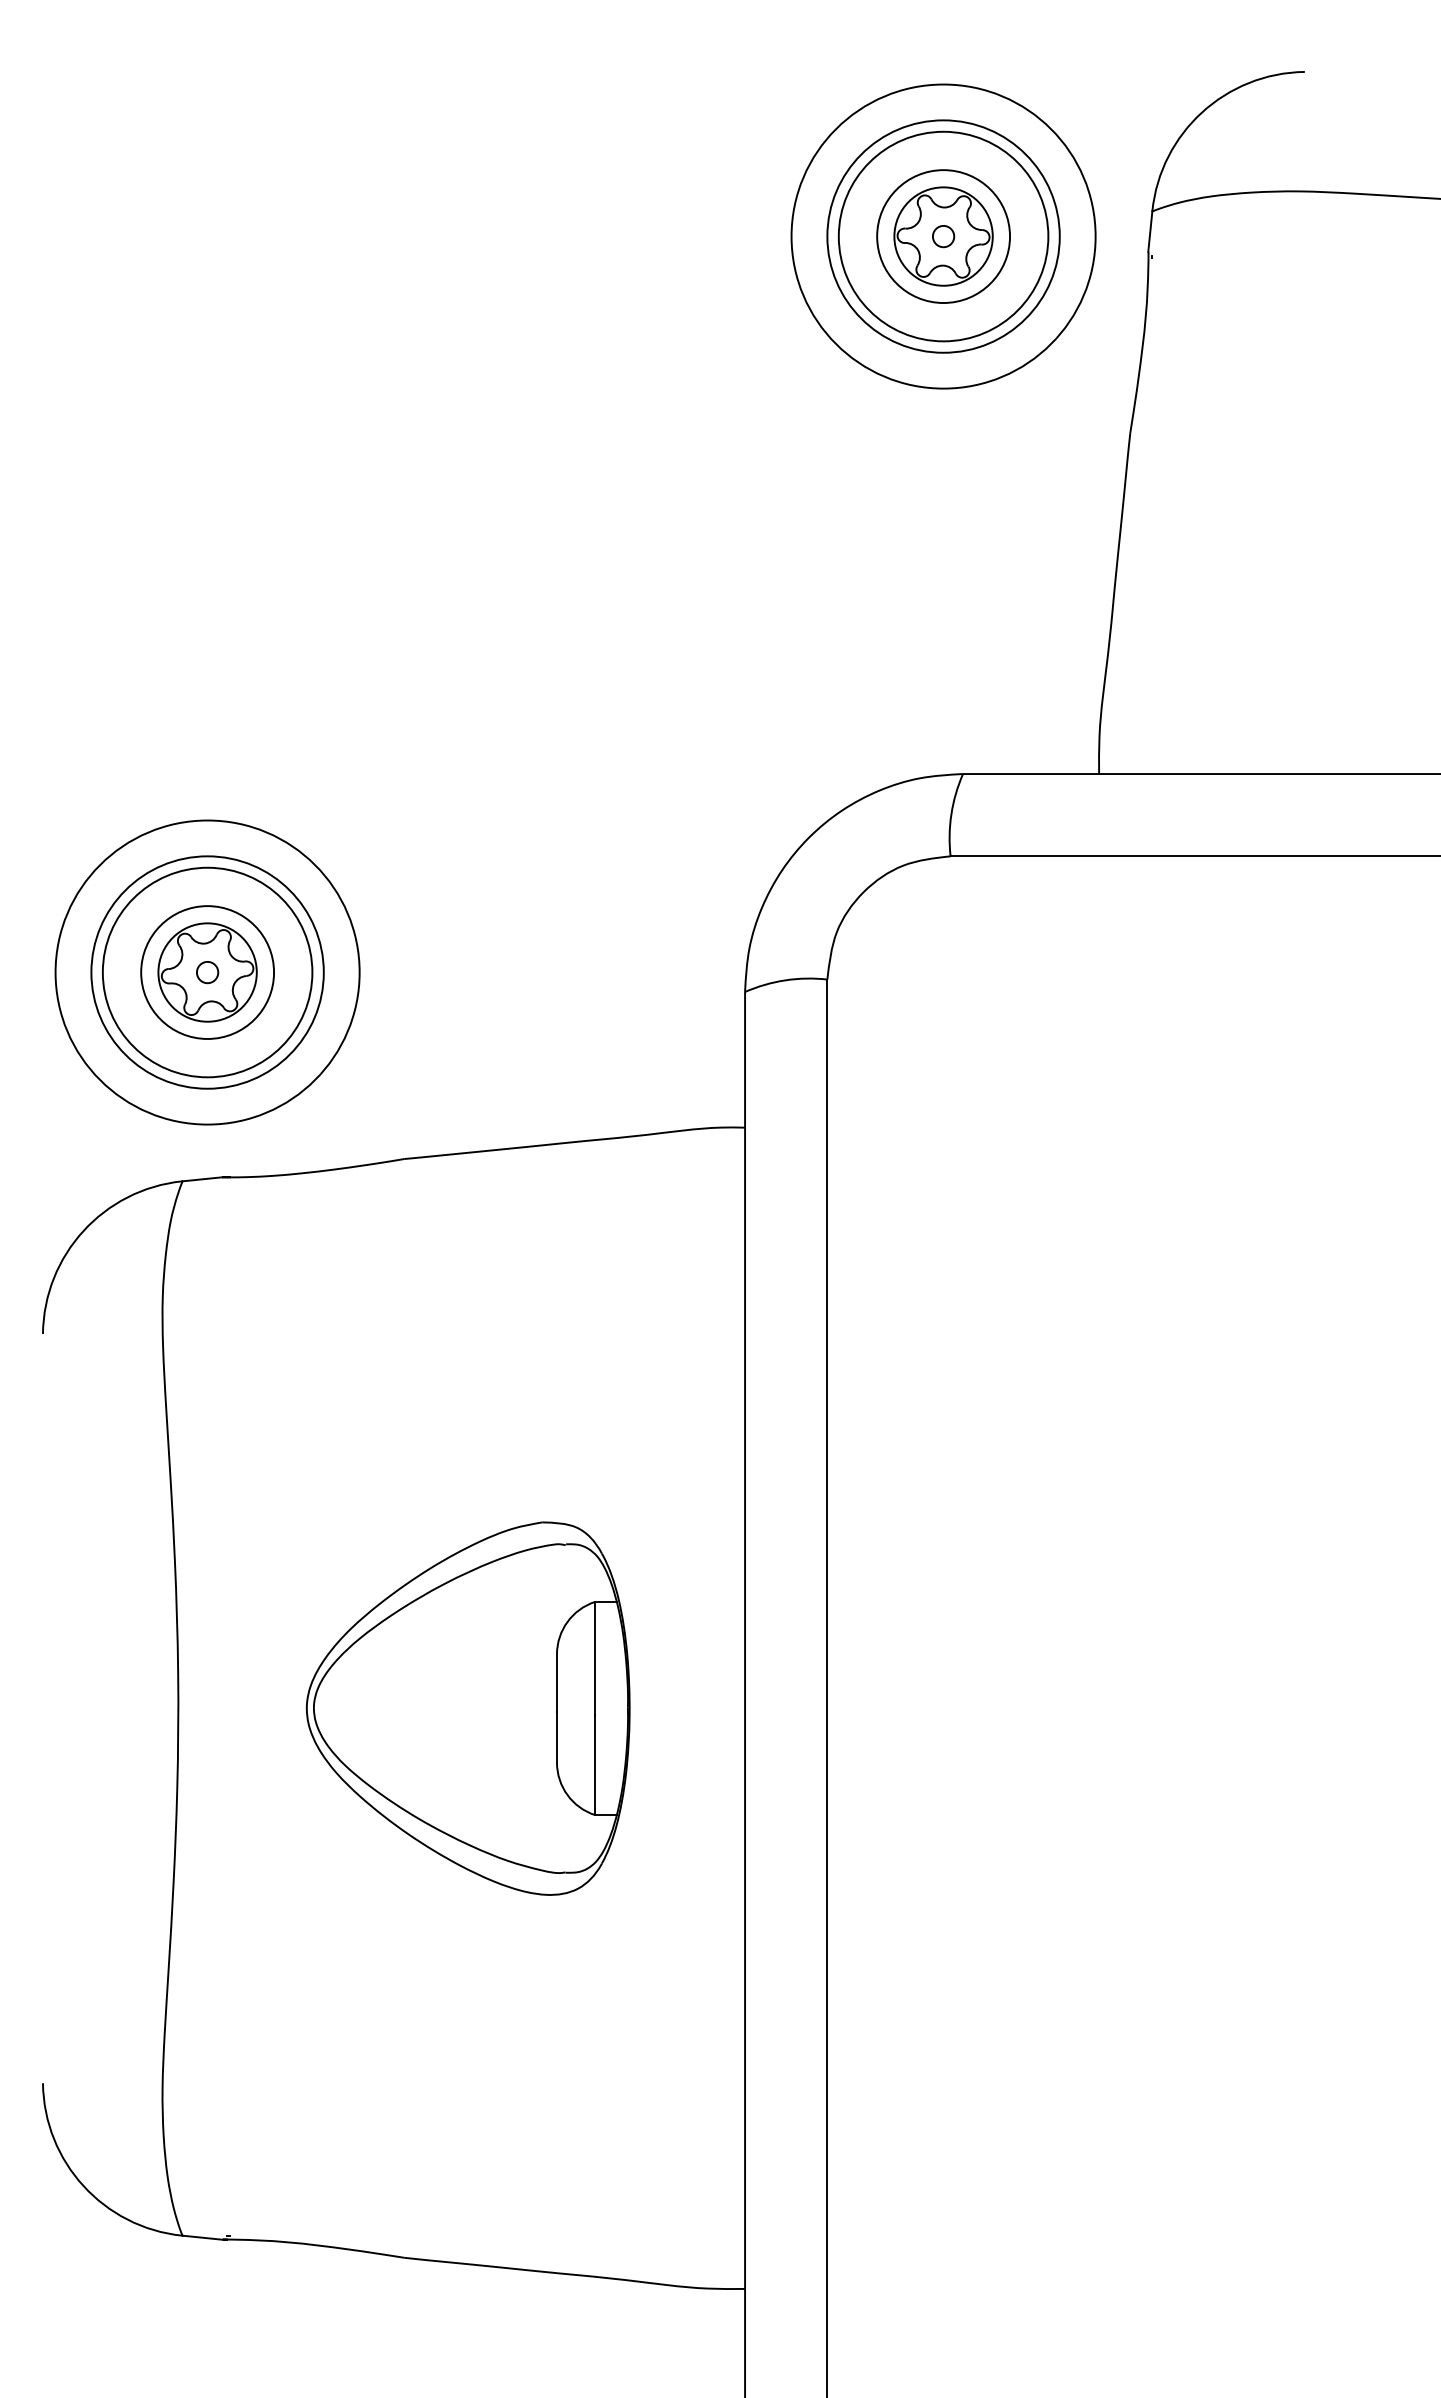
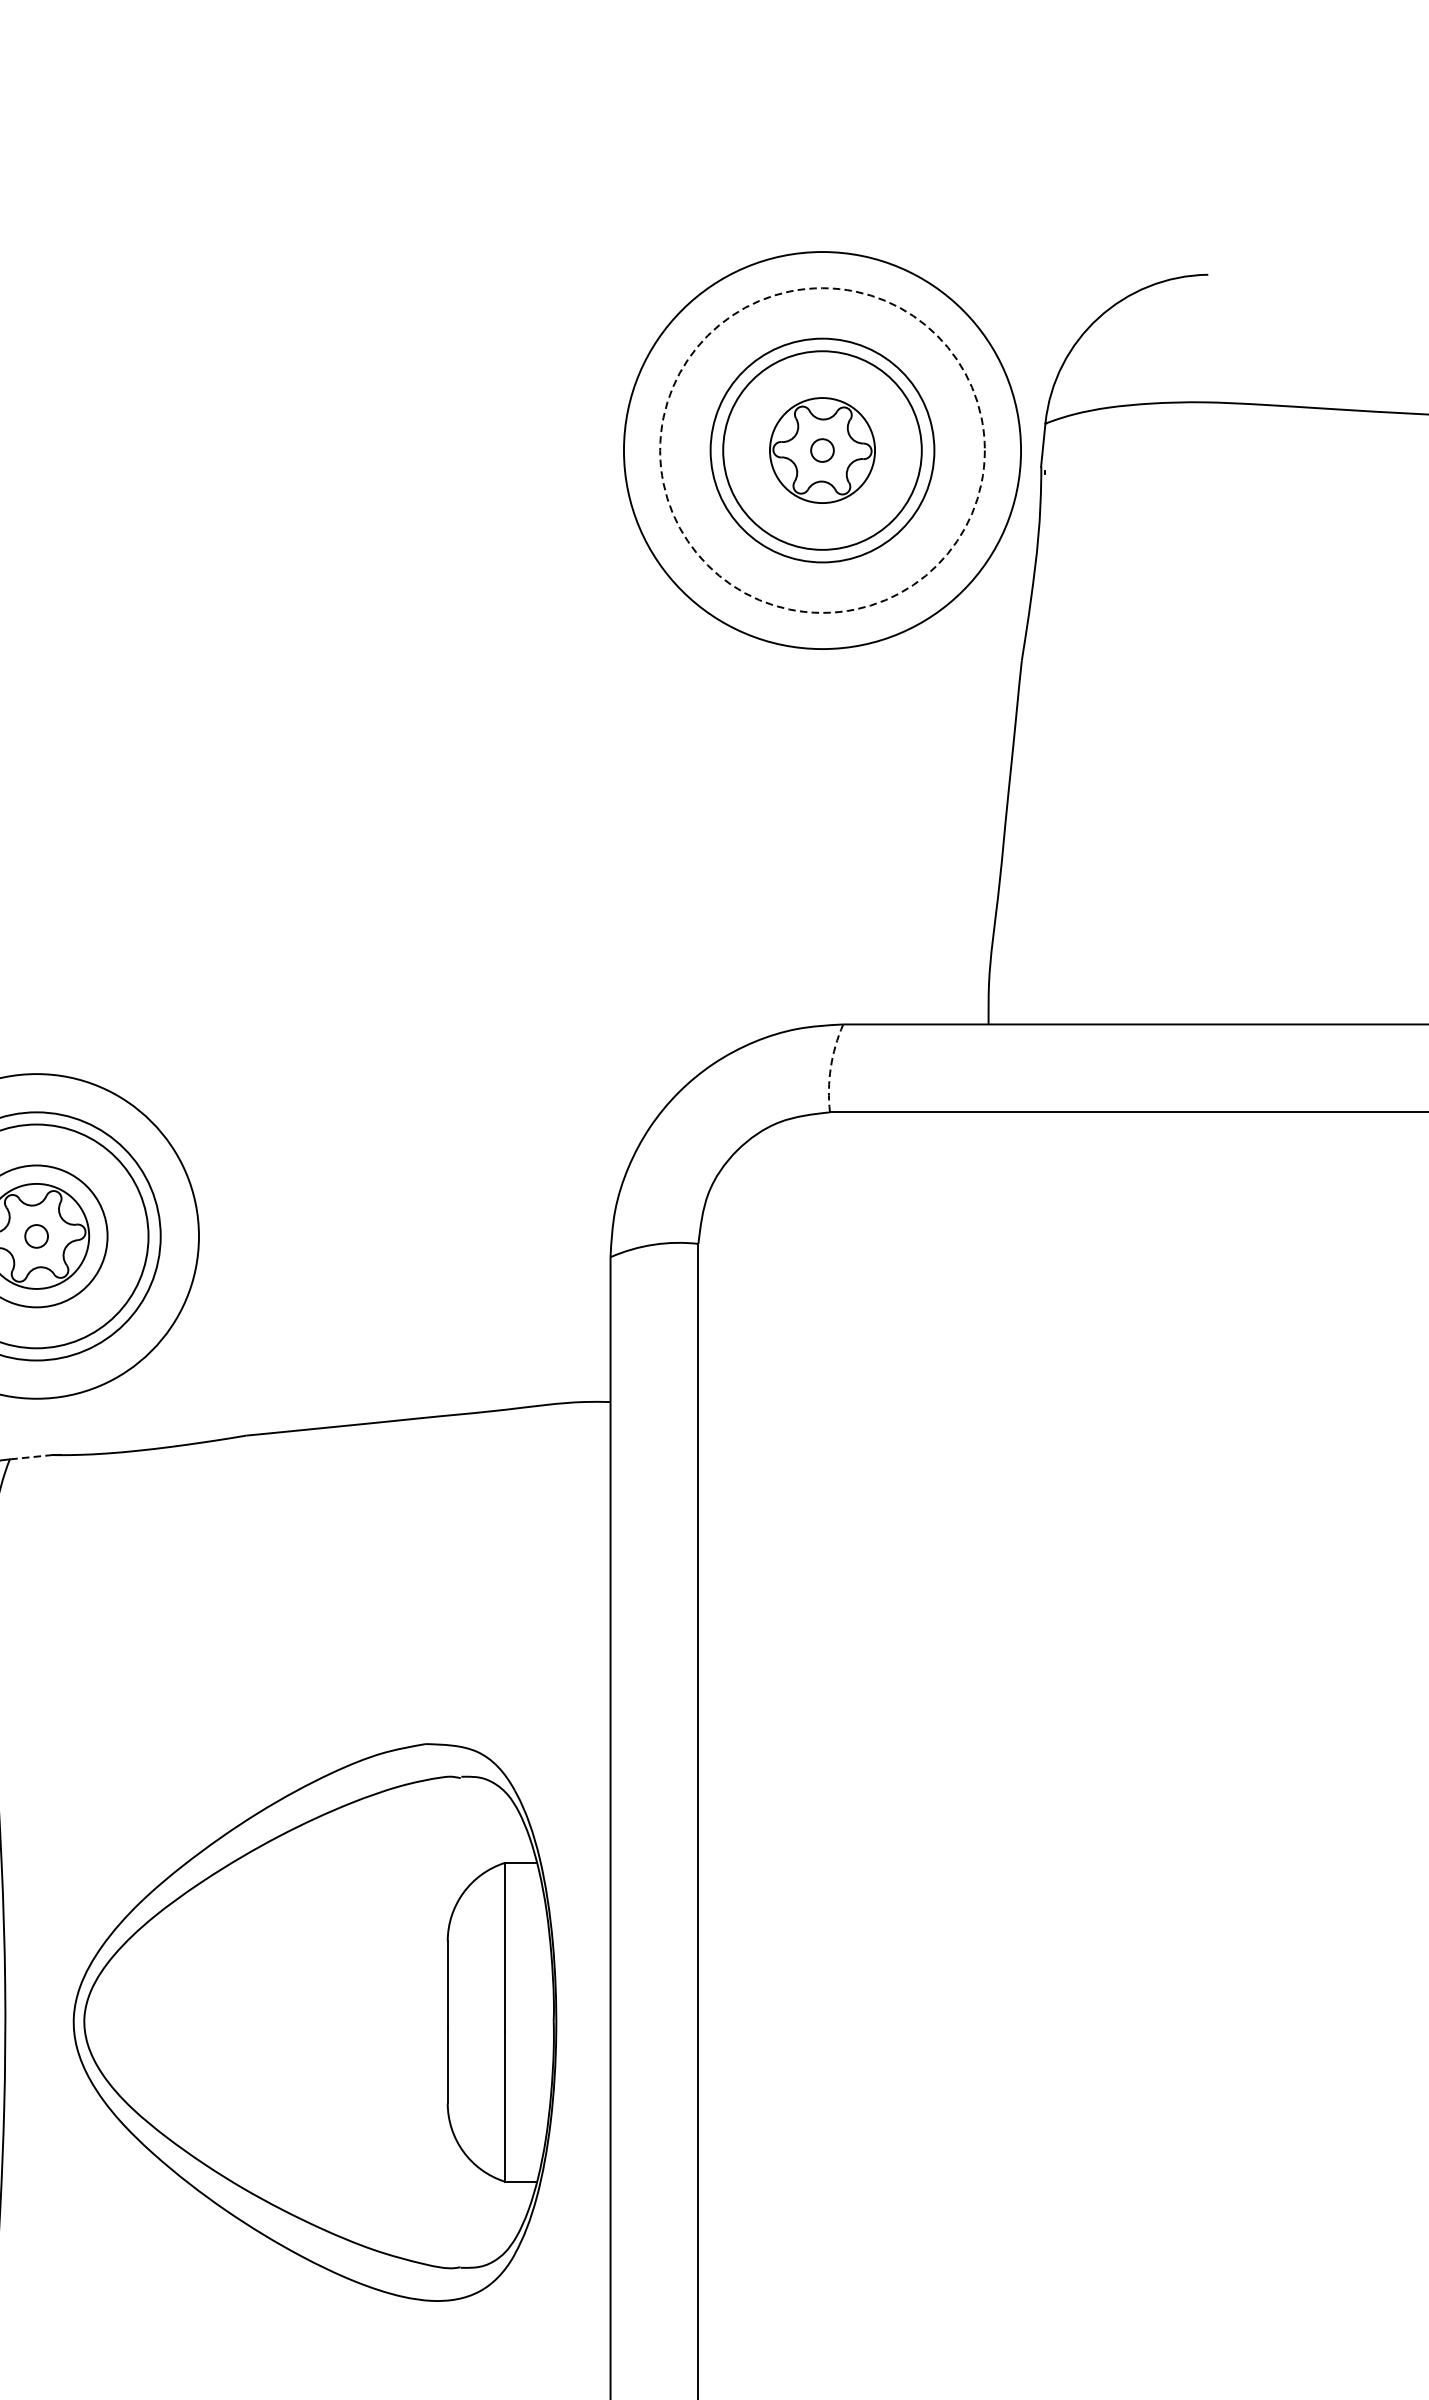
circle: (943, 236) -> (822, 450), size x1.4
circle: (943, 236) -> (822, 450), size x1.6
circle: (943, 236) -> (822, 450), solid -> dashed
arc: (951, 814) -> (830, 1067), solid -> dashed
line: (202, 1179) -> (31, 1457), solid -> dashed
part: (467, 1708) -> (314, 2022), size x1.4

